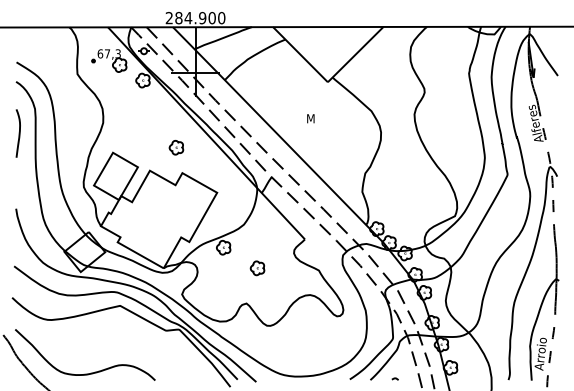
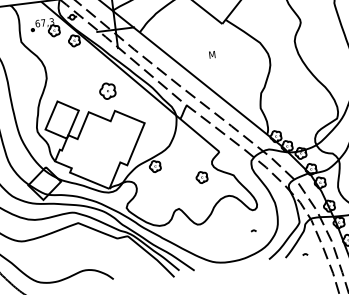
part: (176, 147) -> (107, 91), size x1.4
part: (257, 268) -> (201, 177), moved
line: (334, 341) -> (253, 230), added

